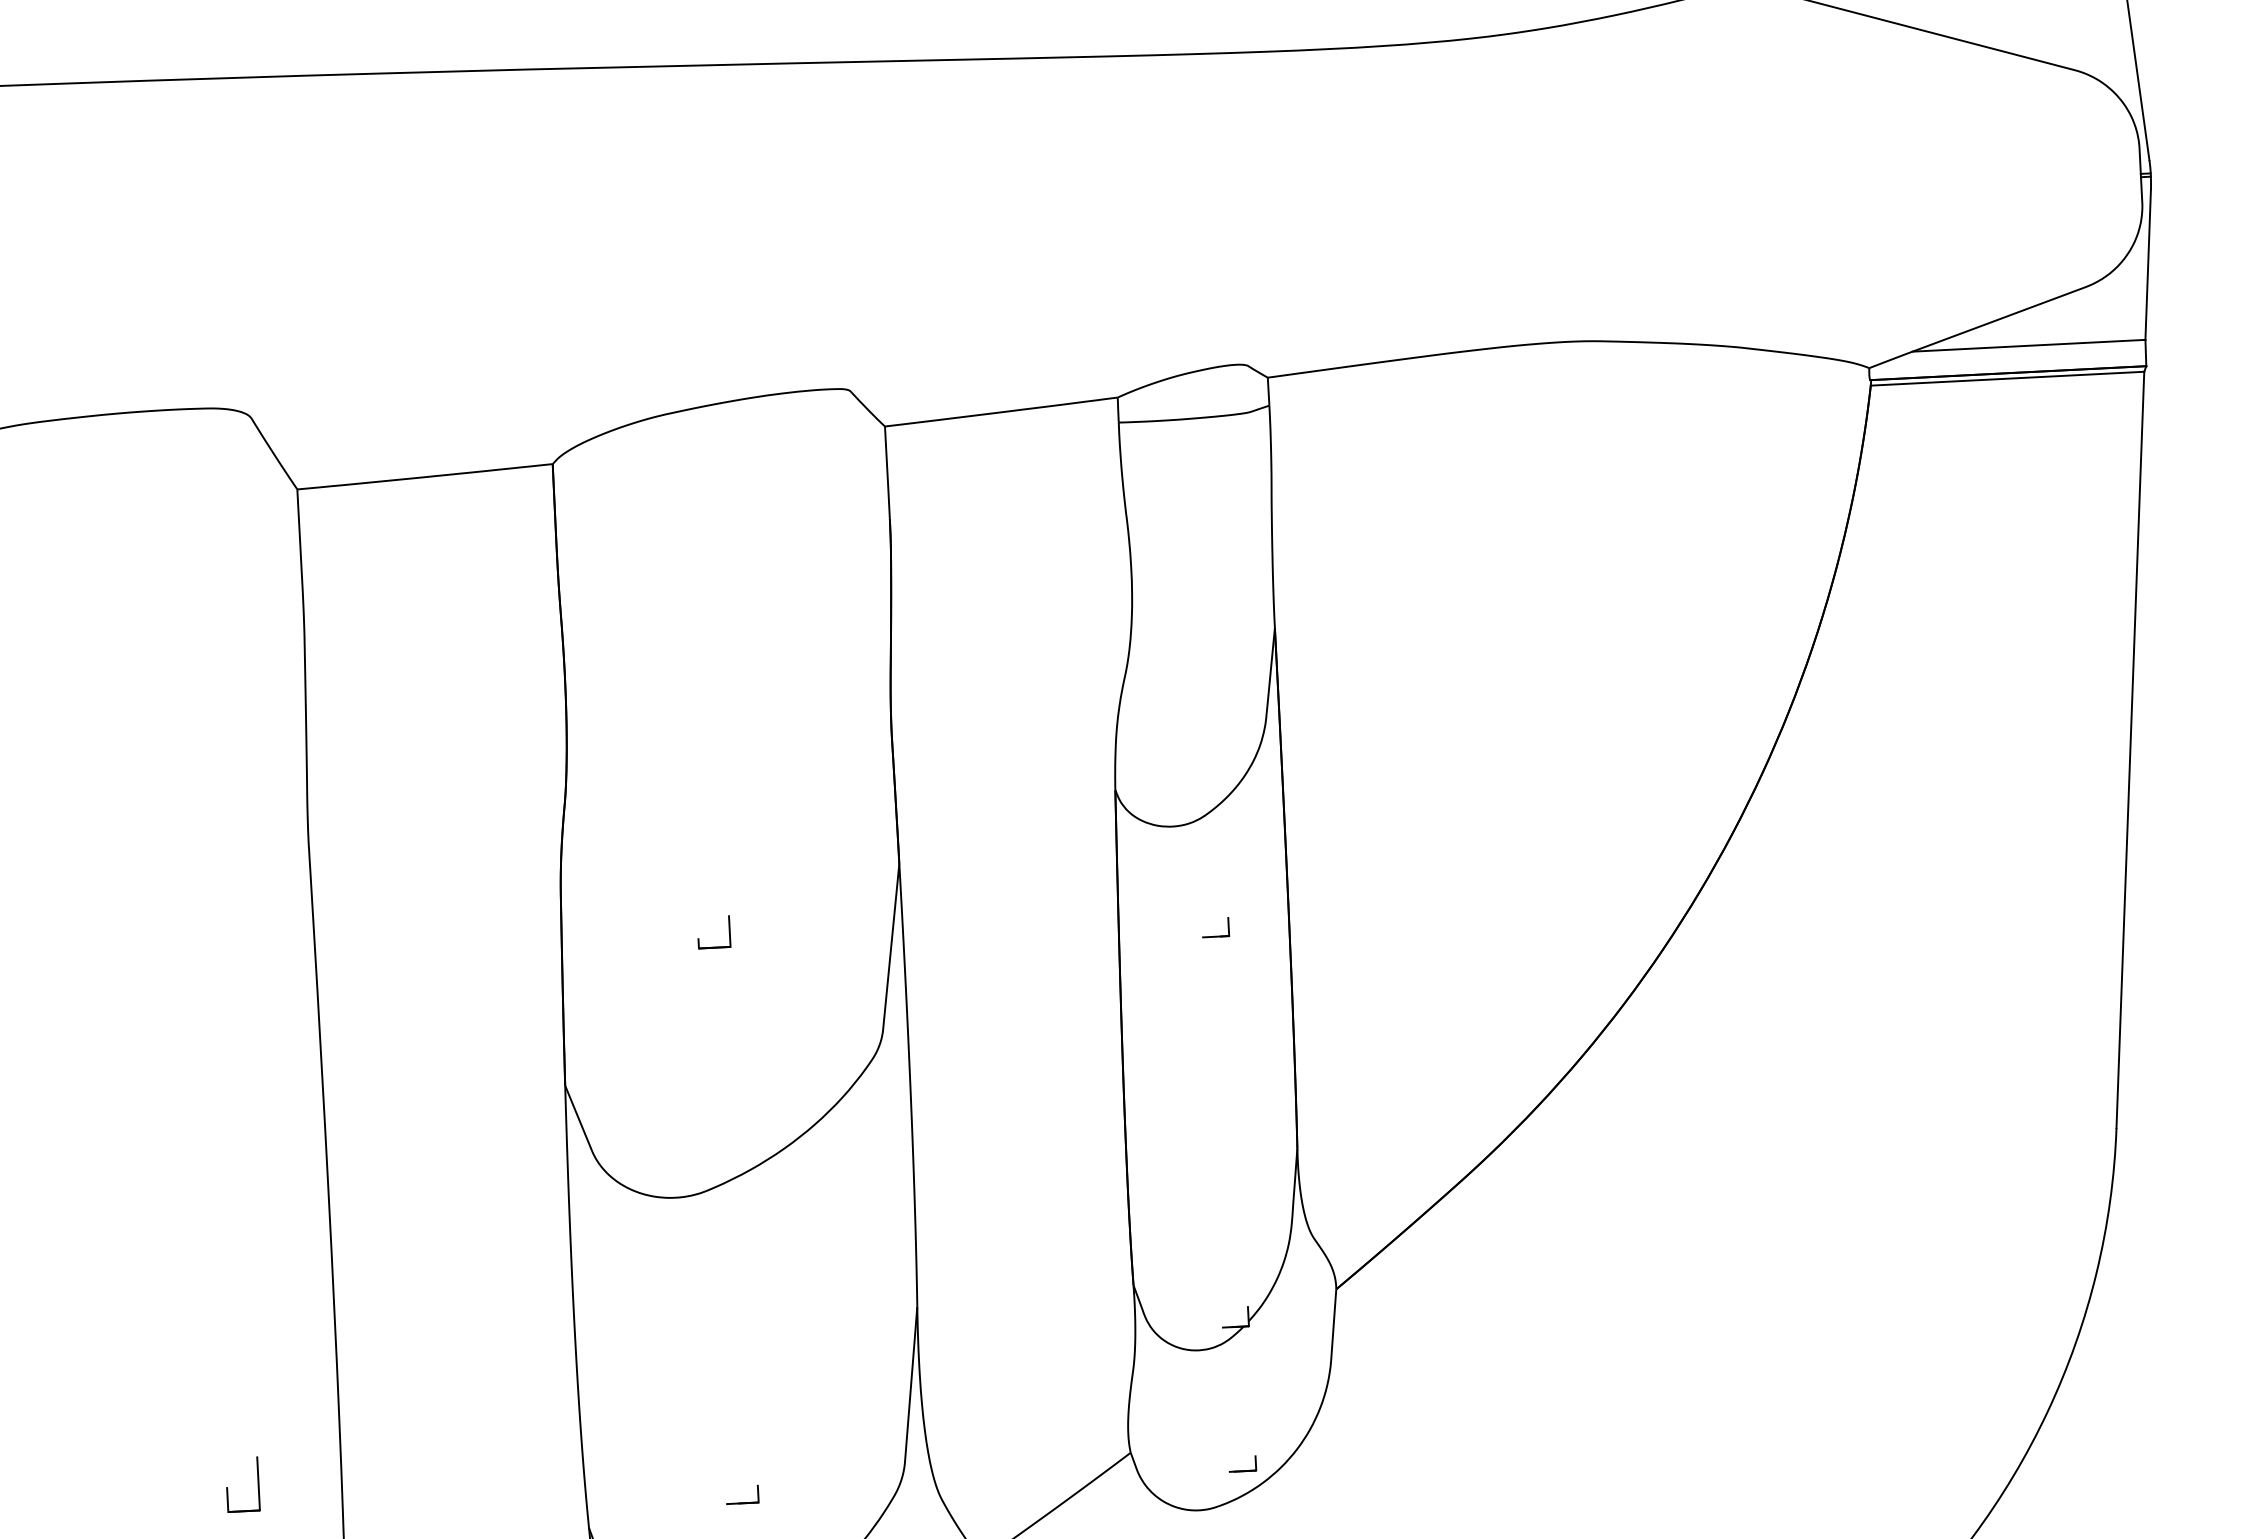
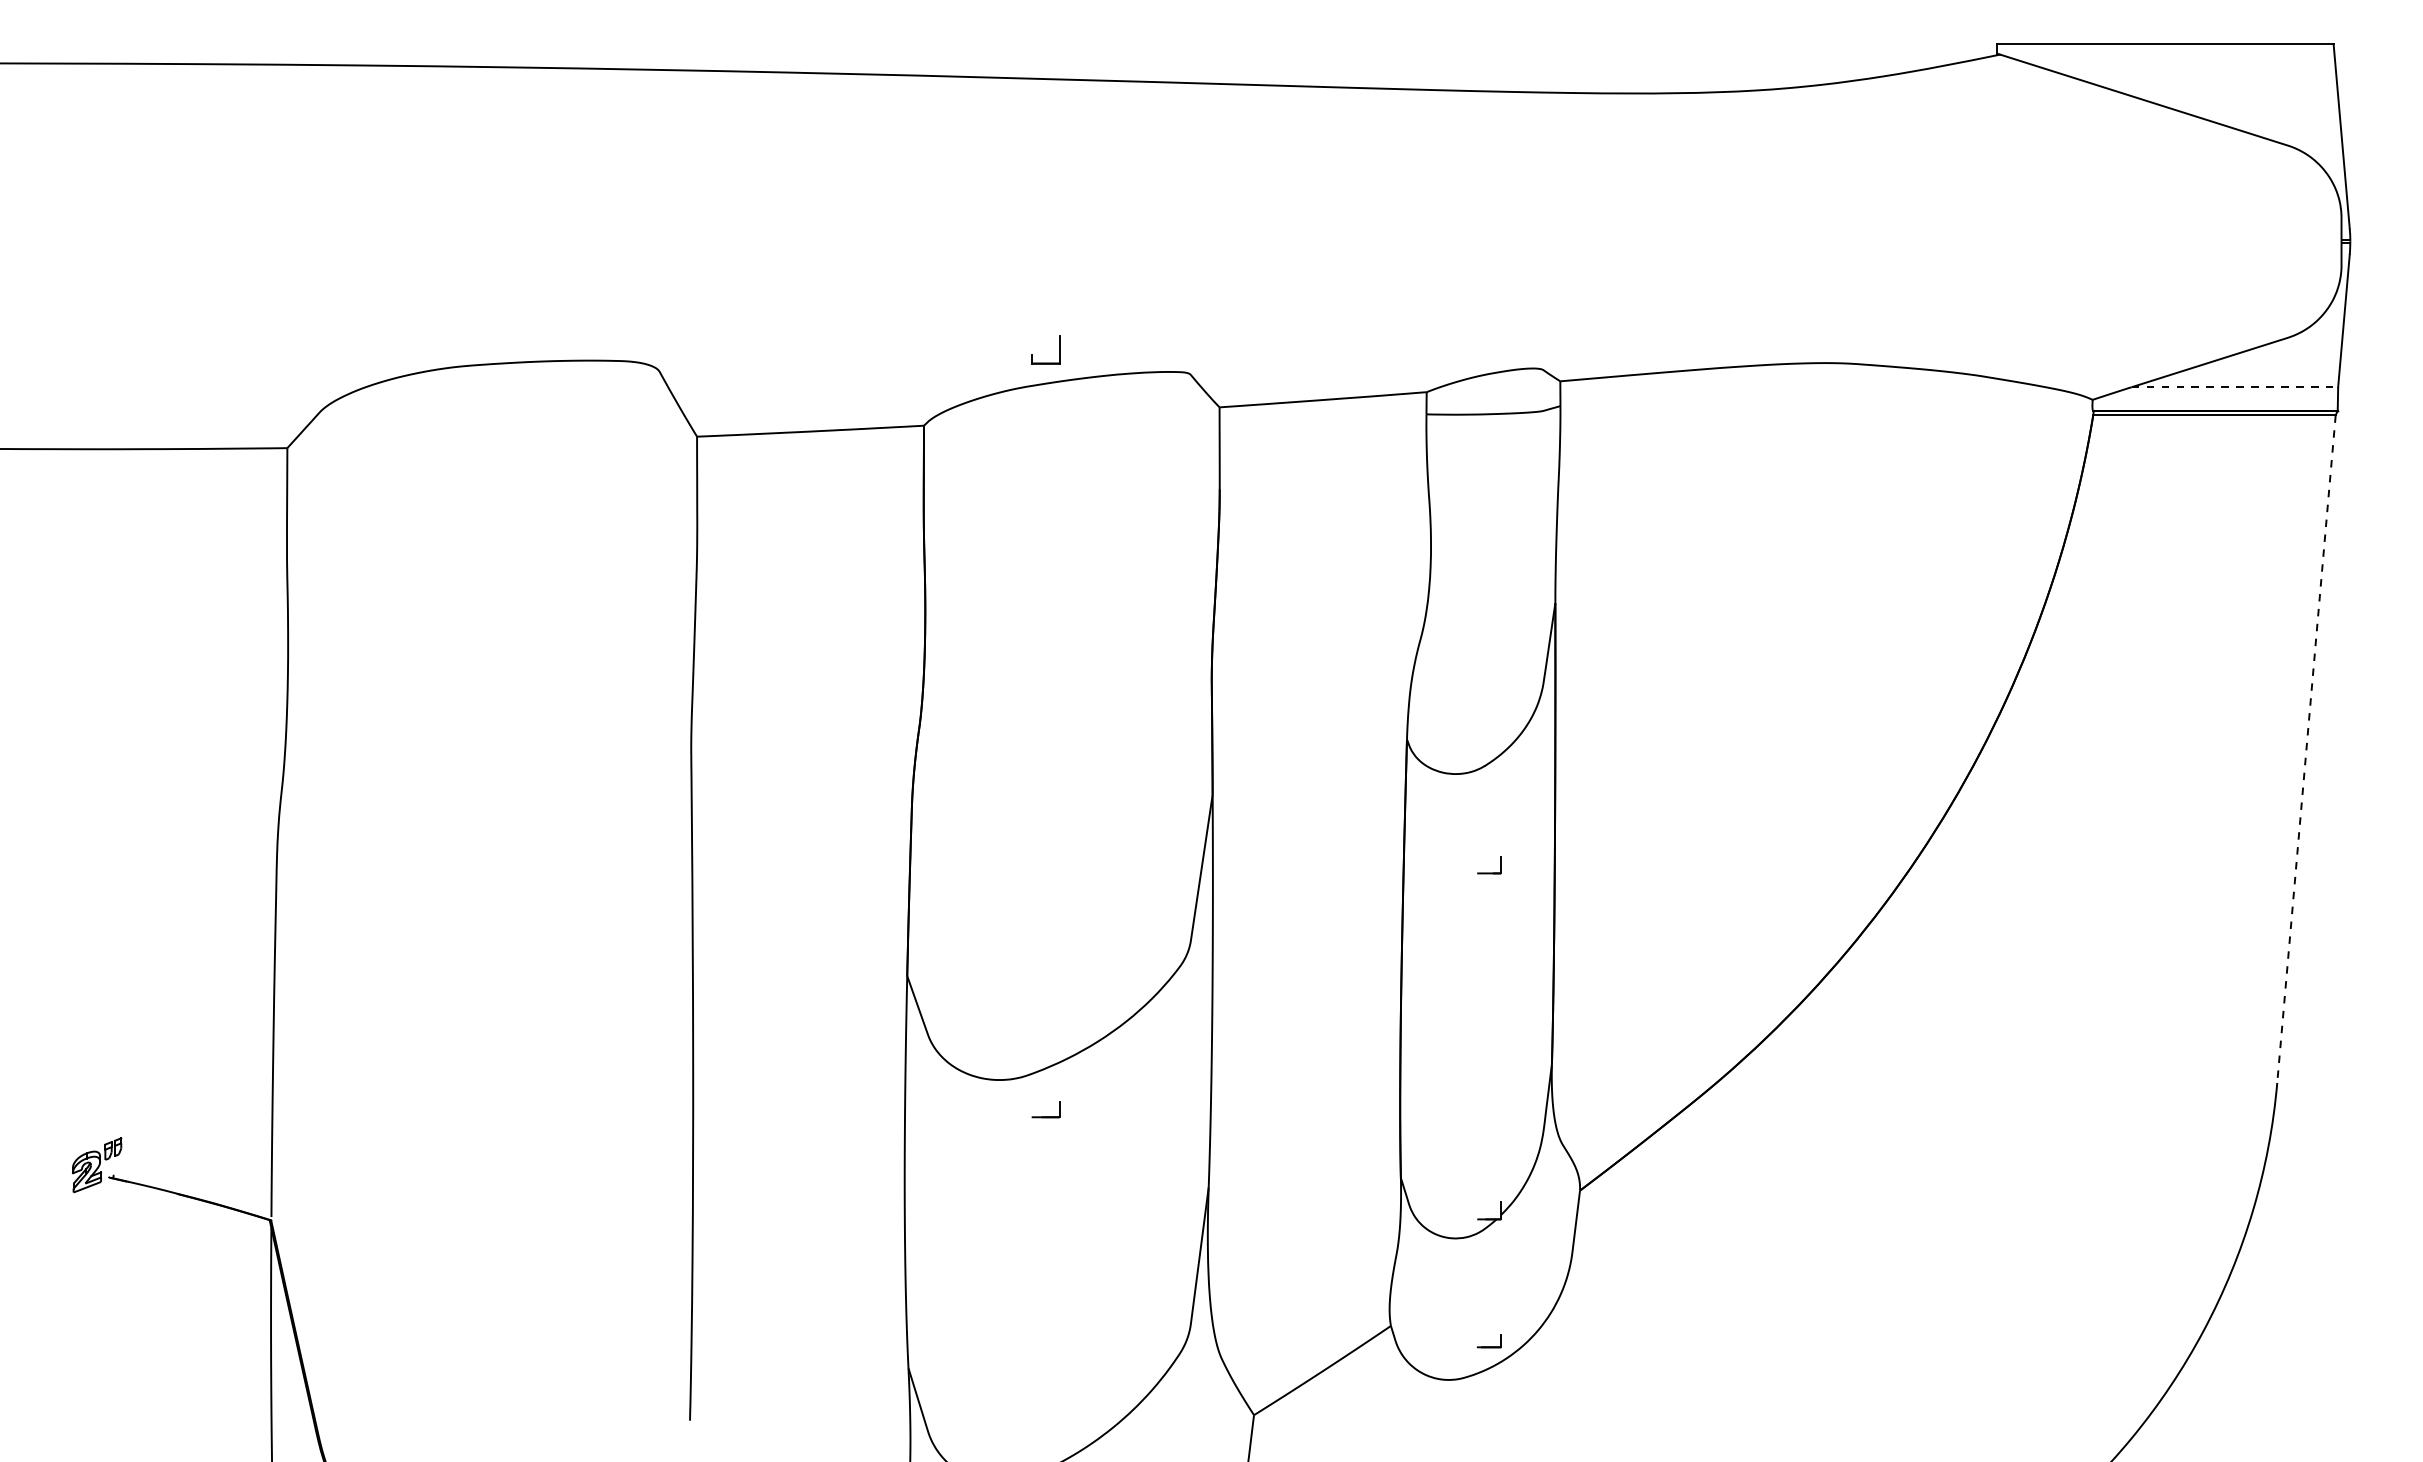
line: (2029, 346) -> (2235, 387), solid -> dashed
line: (2130, 750) -> (2306, 749), solid -> dashed
part: (714, 946) -> (1045, 362), moved
part: (227, 1487) -> (590, 1316), removed
part: (742, 1502) -> (1045, 1116), moved

